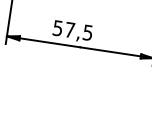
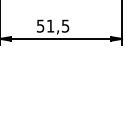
text: (69, 29) -> (50, 25), 57,5 -> 51,5

